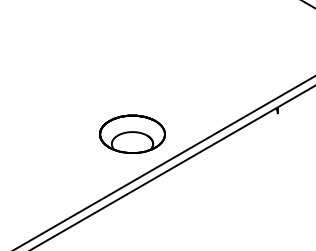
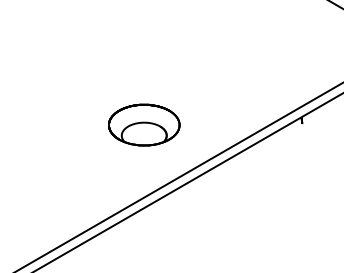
part: (132, 133) -> (144, 124), moved

